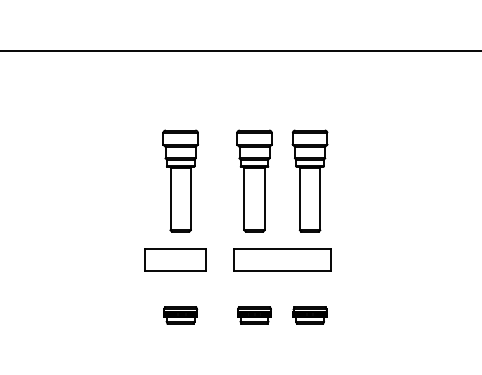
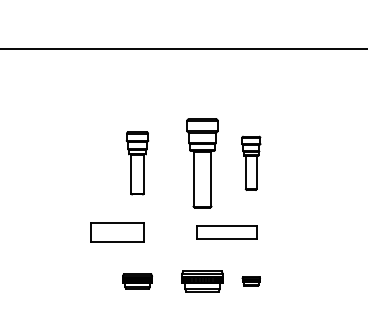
part: (180, 180) -> (137, 162), size x0.7
part: (309, 180) -> (250, 162), size x0.6
part: (175, 259) -> (117, 232), moved
part: (282, 259) -> (227, 232), size x0.7
part: (254, 315) -> (202, 281), size x1.4
part: (309, 315) -> (250, 281), size x0.6

